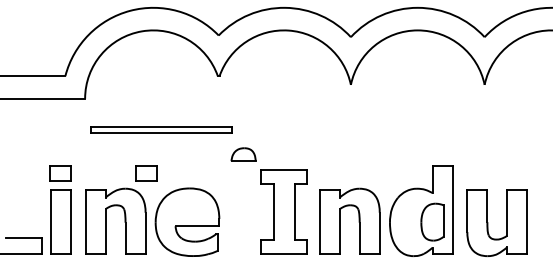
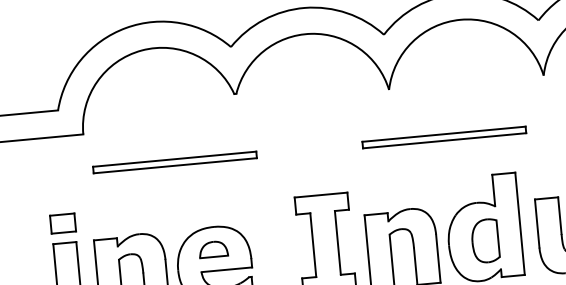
part: (394, 129) -> (444, 136), added
part: (243, 154) -> (213, 249), moved
part: (146, 173) -> (162, 214), removed
part: (432, 221) -> (485, 240), moved

